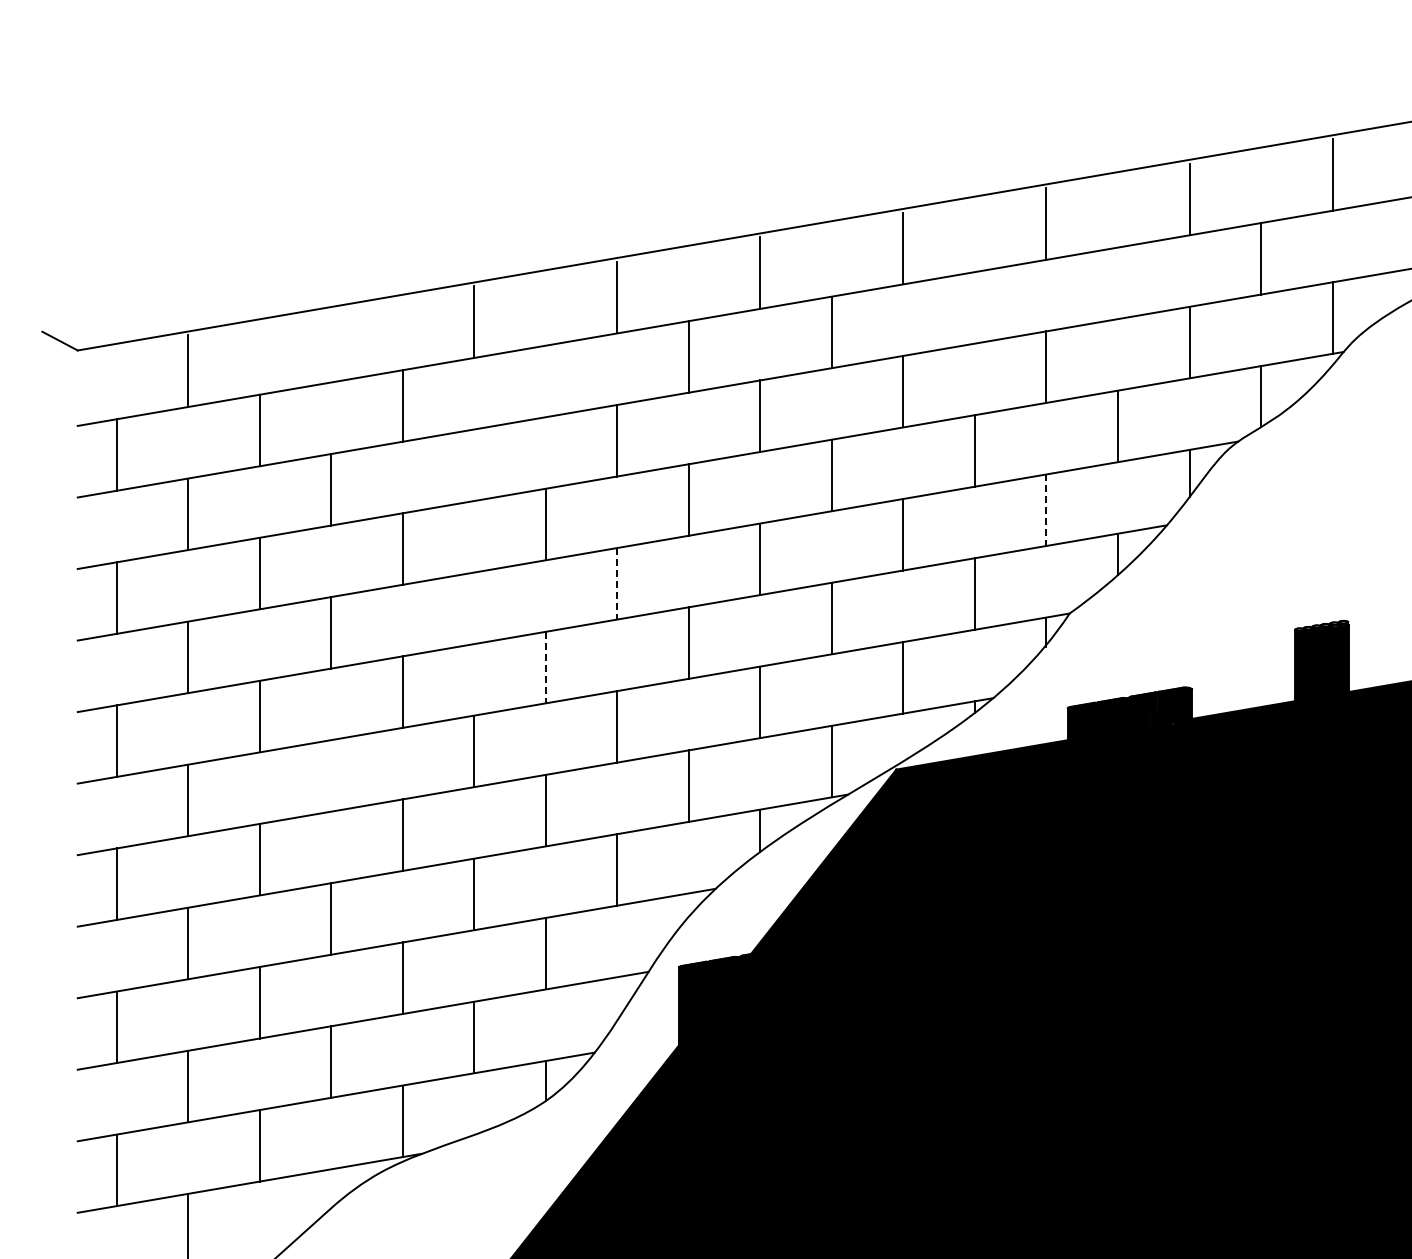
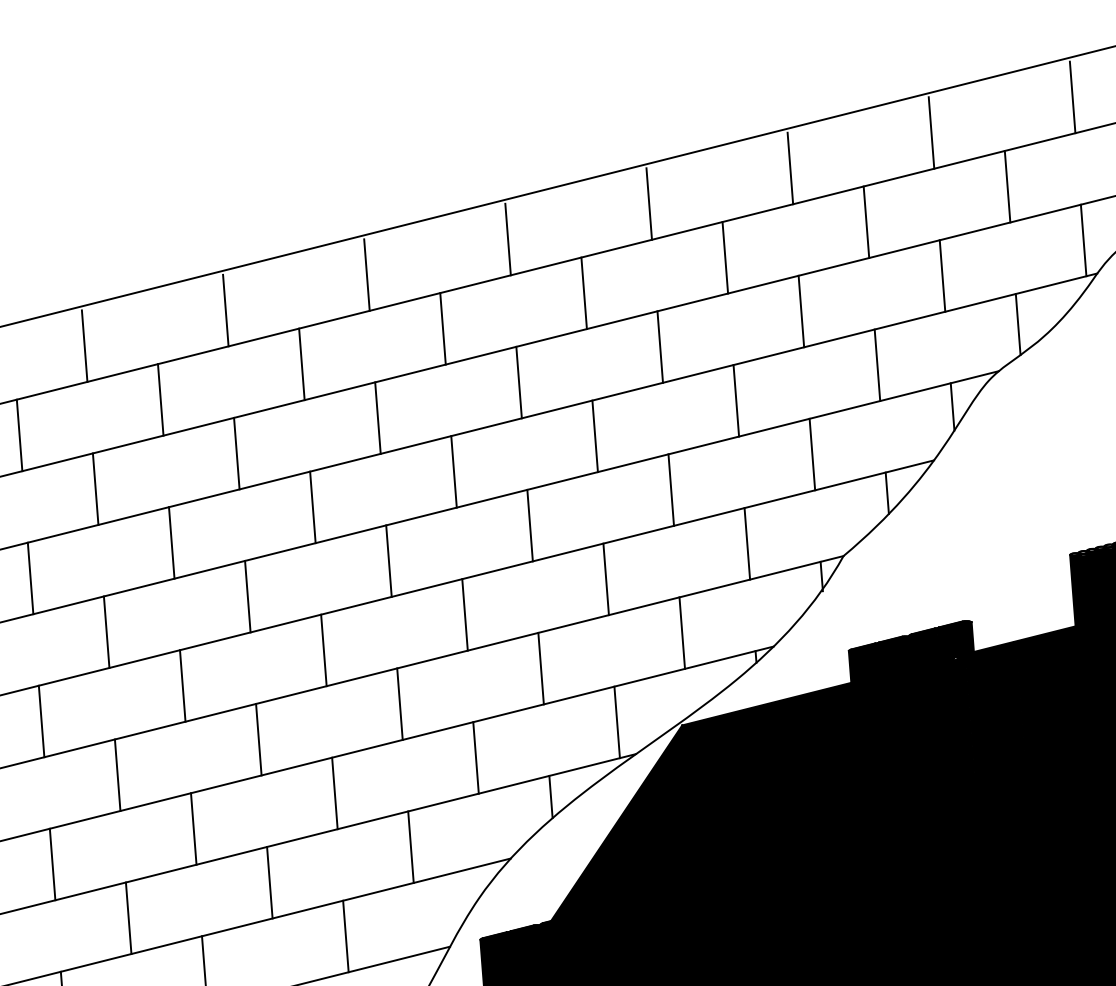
line: (1118, 283) -> (866, 222), added
line: (974, 307) -> (724, 257), added
line: (331, 346) -> (85, 345), added
line: (545, 381) -> (301, 364), added
line: (474, 465) -> (237, 453), added
line: (1046, 510) -> (812, 454), dashed -> solid
line: (617, 583) -> (389, 560), dashed -> solid
line: (474, 608) -> (248, 596), added
line: (545, 667) -> (323, 650), dashed -> solid
line: (331, 775) -> (118, 774), added

